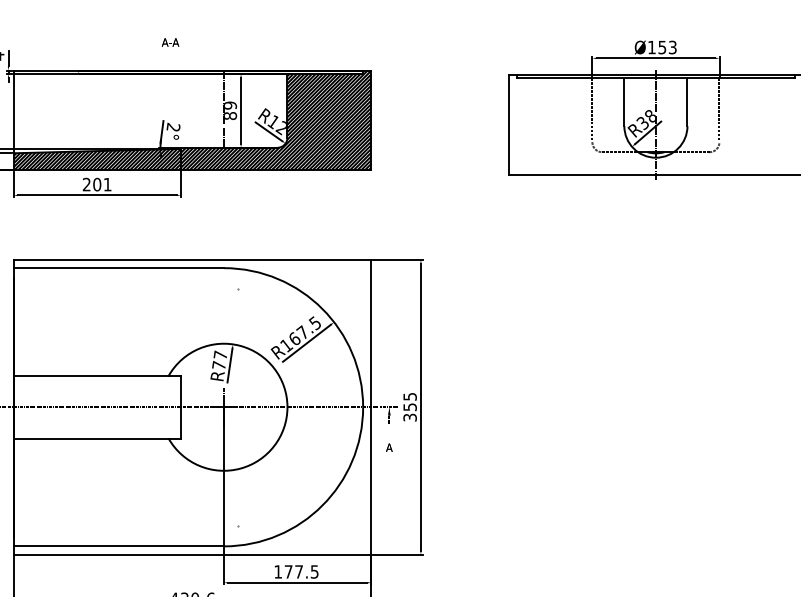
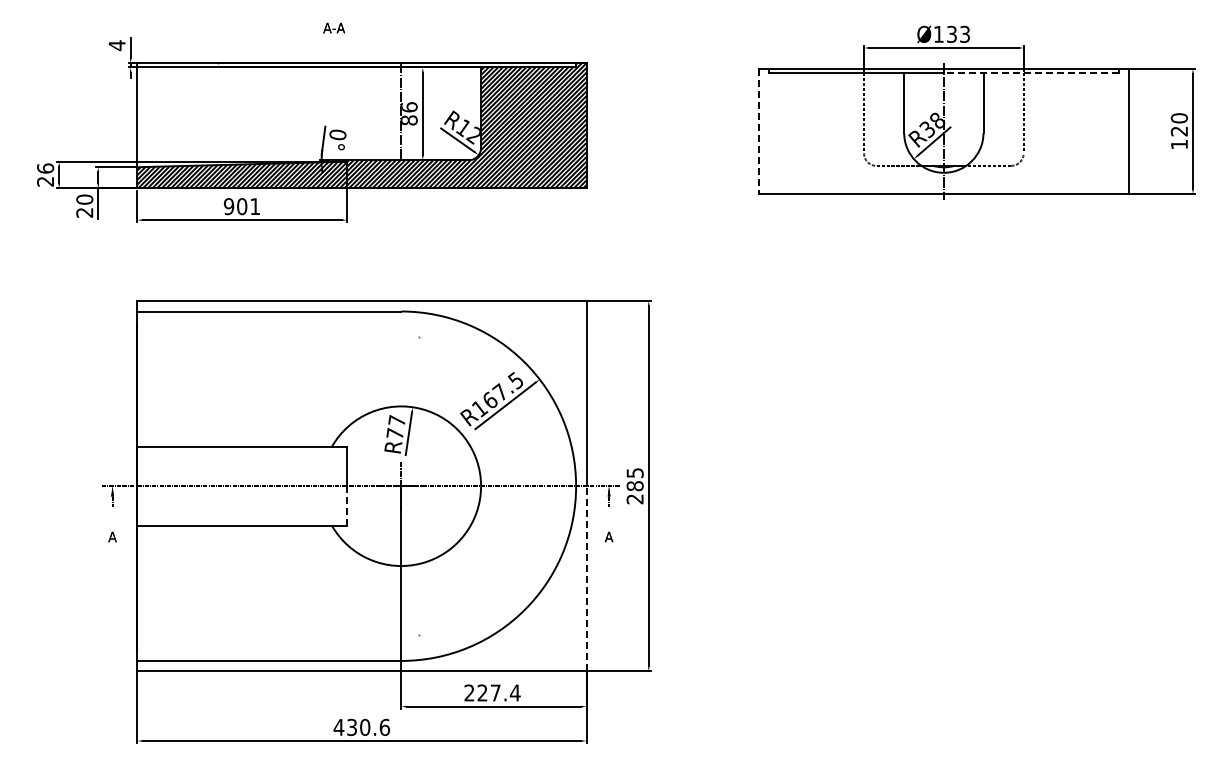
text: (662, 46) -> (951, 33), Ø153 -> Ø133
line: (724, 78) -> (1030, 73), solid -> dashed
text: (229, 105) -> (408, 107), 89 -> 86
line: (508, 124) -> (758, 131), solid -> dashed
text: (173, 127) -> (337, 134), 2° -> 0°
text: (86, 184) -> (228, 206), 201 -> 901
text: (409, 412) -> (634, 492), 355 -> 285
line: (181, 423) -> (347, 506), solid -> dashed
line: (371, 480) -> (586, 578), solid -> dashed
text: (296, 571) -> (492, 692), 177.5 -> 227.4

